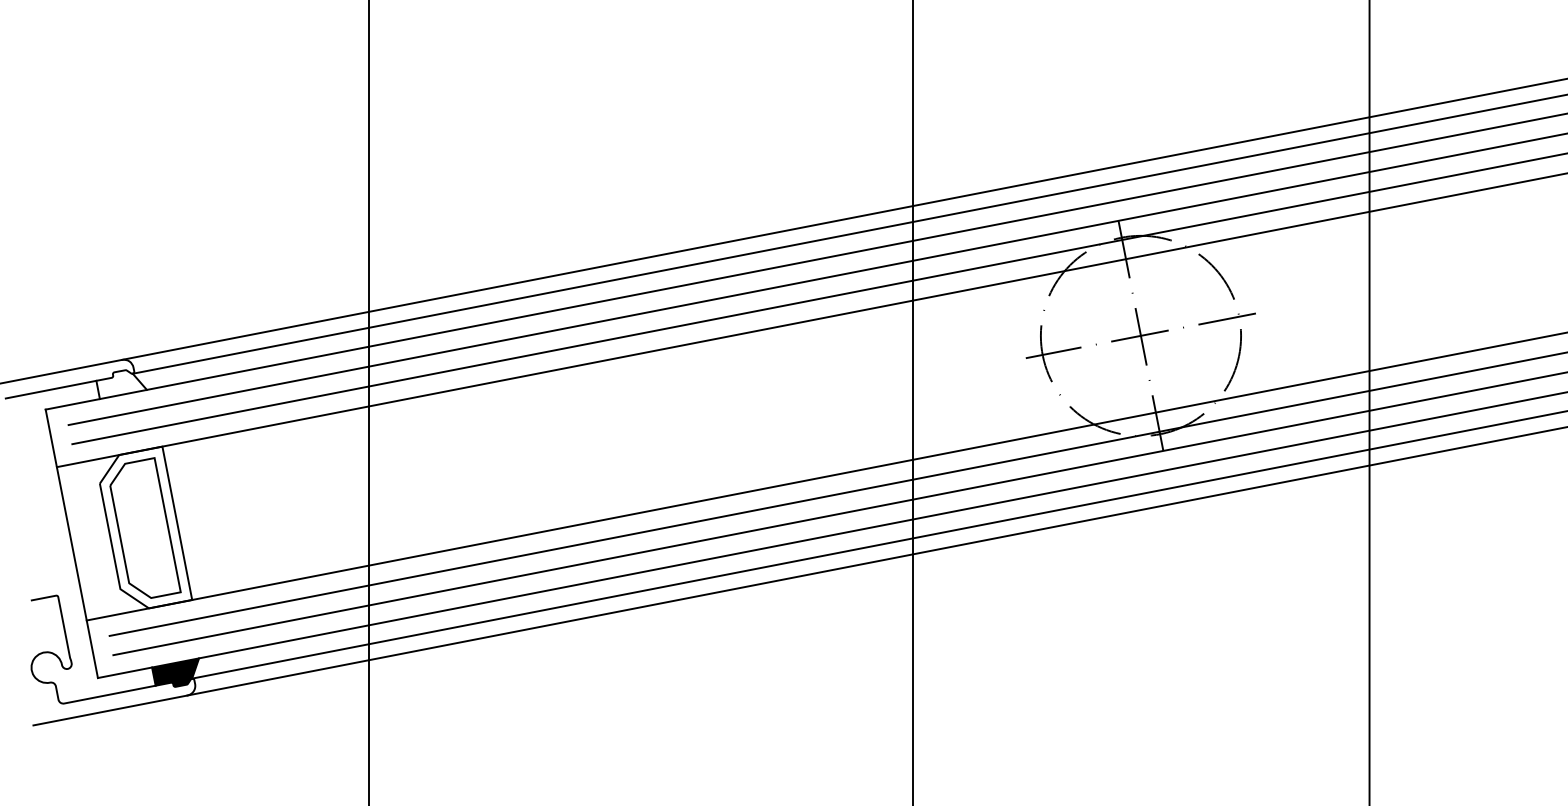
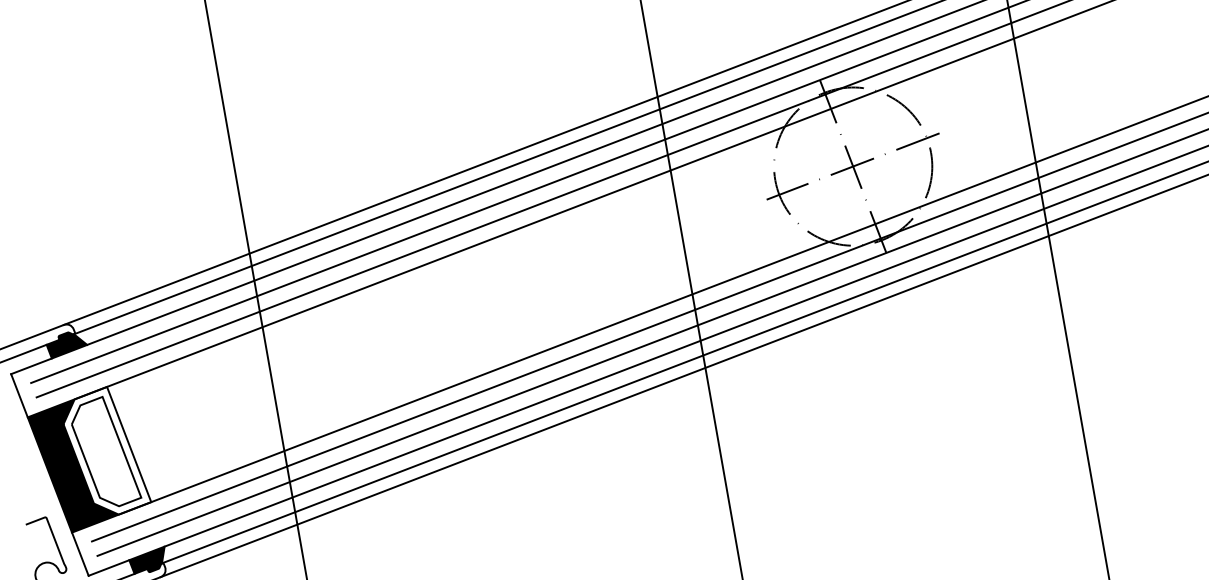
fill: (121, 384) -> (66, 344), added
fill: (102, 537) -> (72, 465), added

